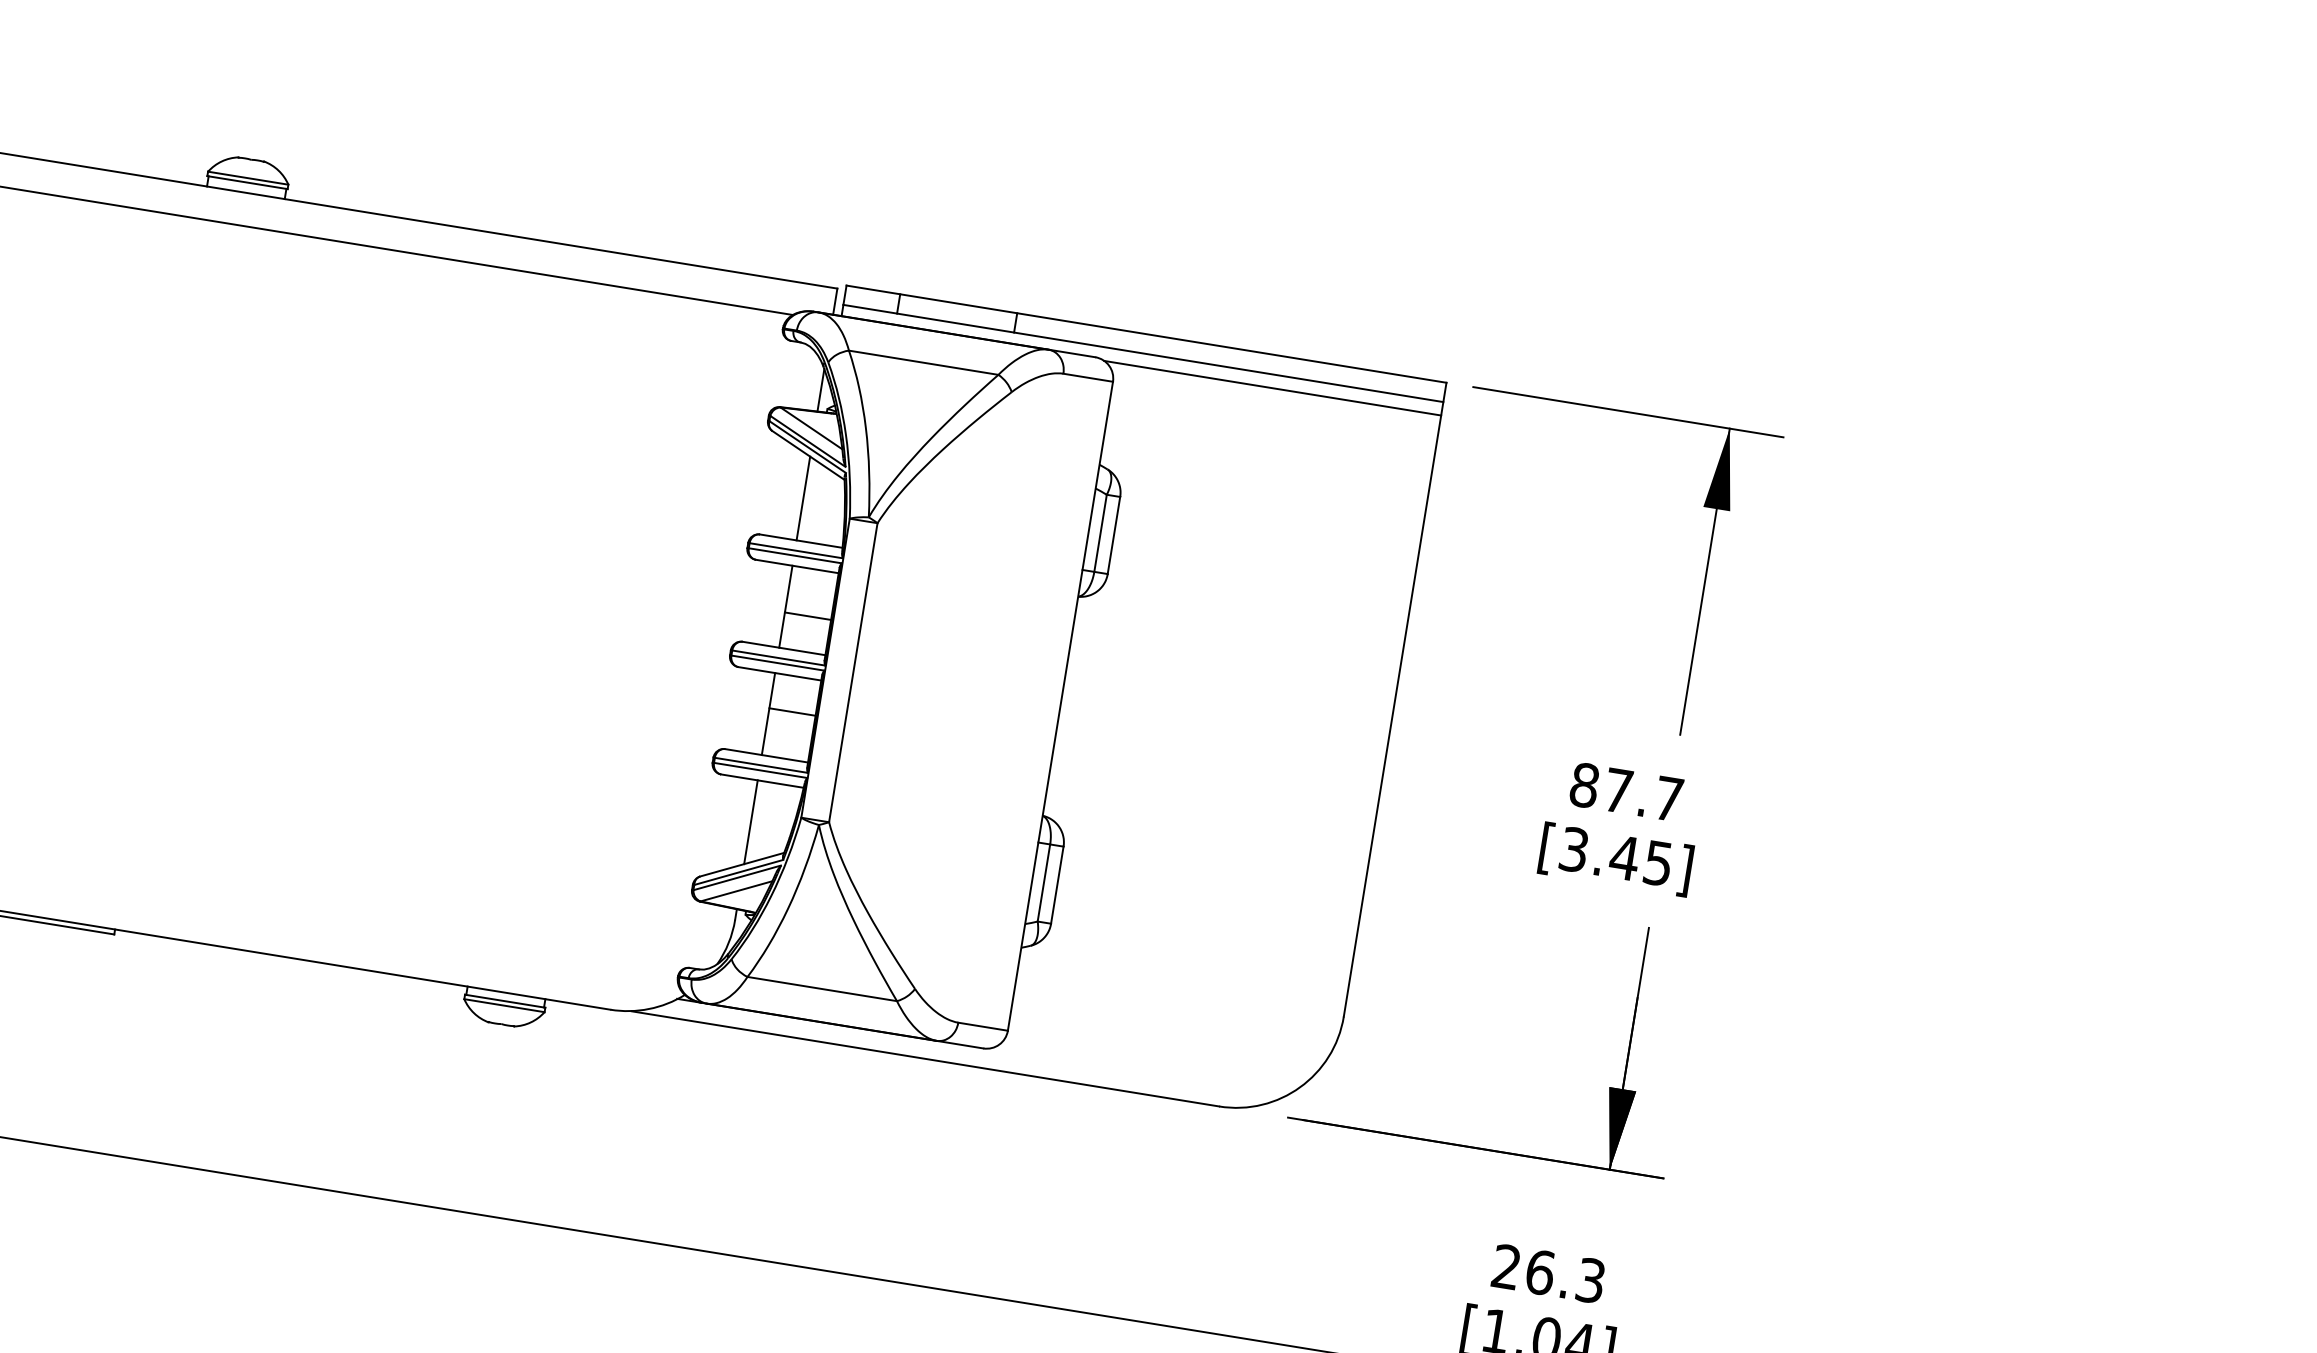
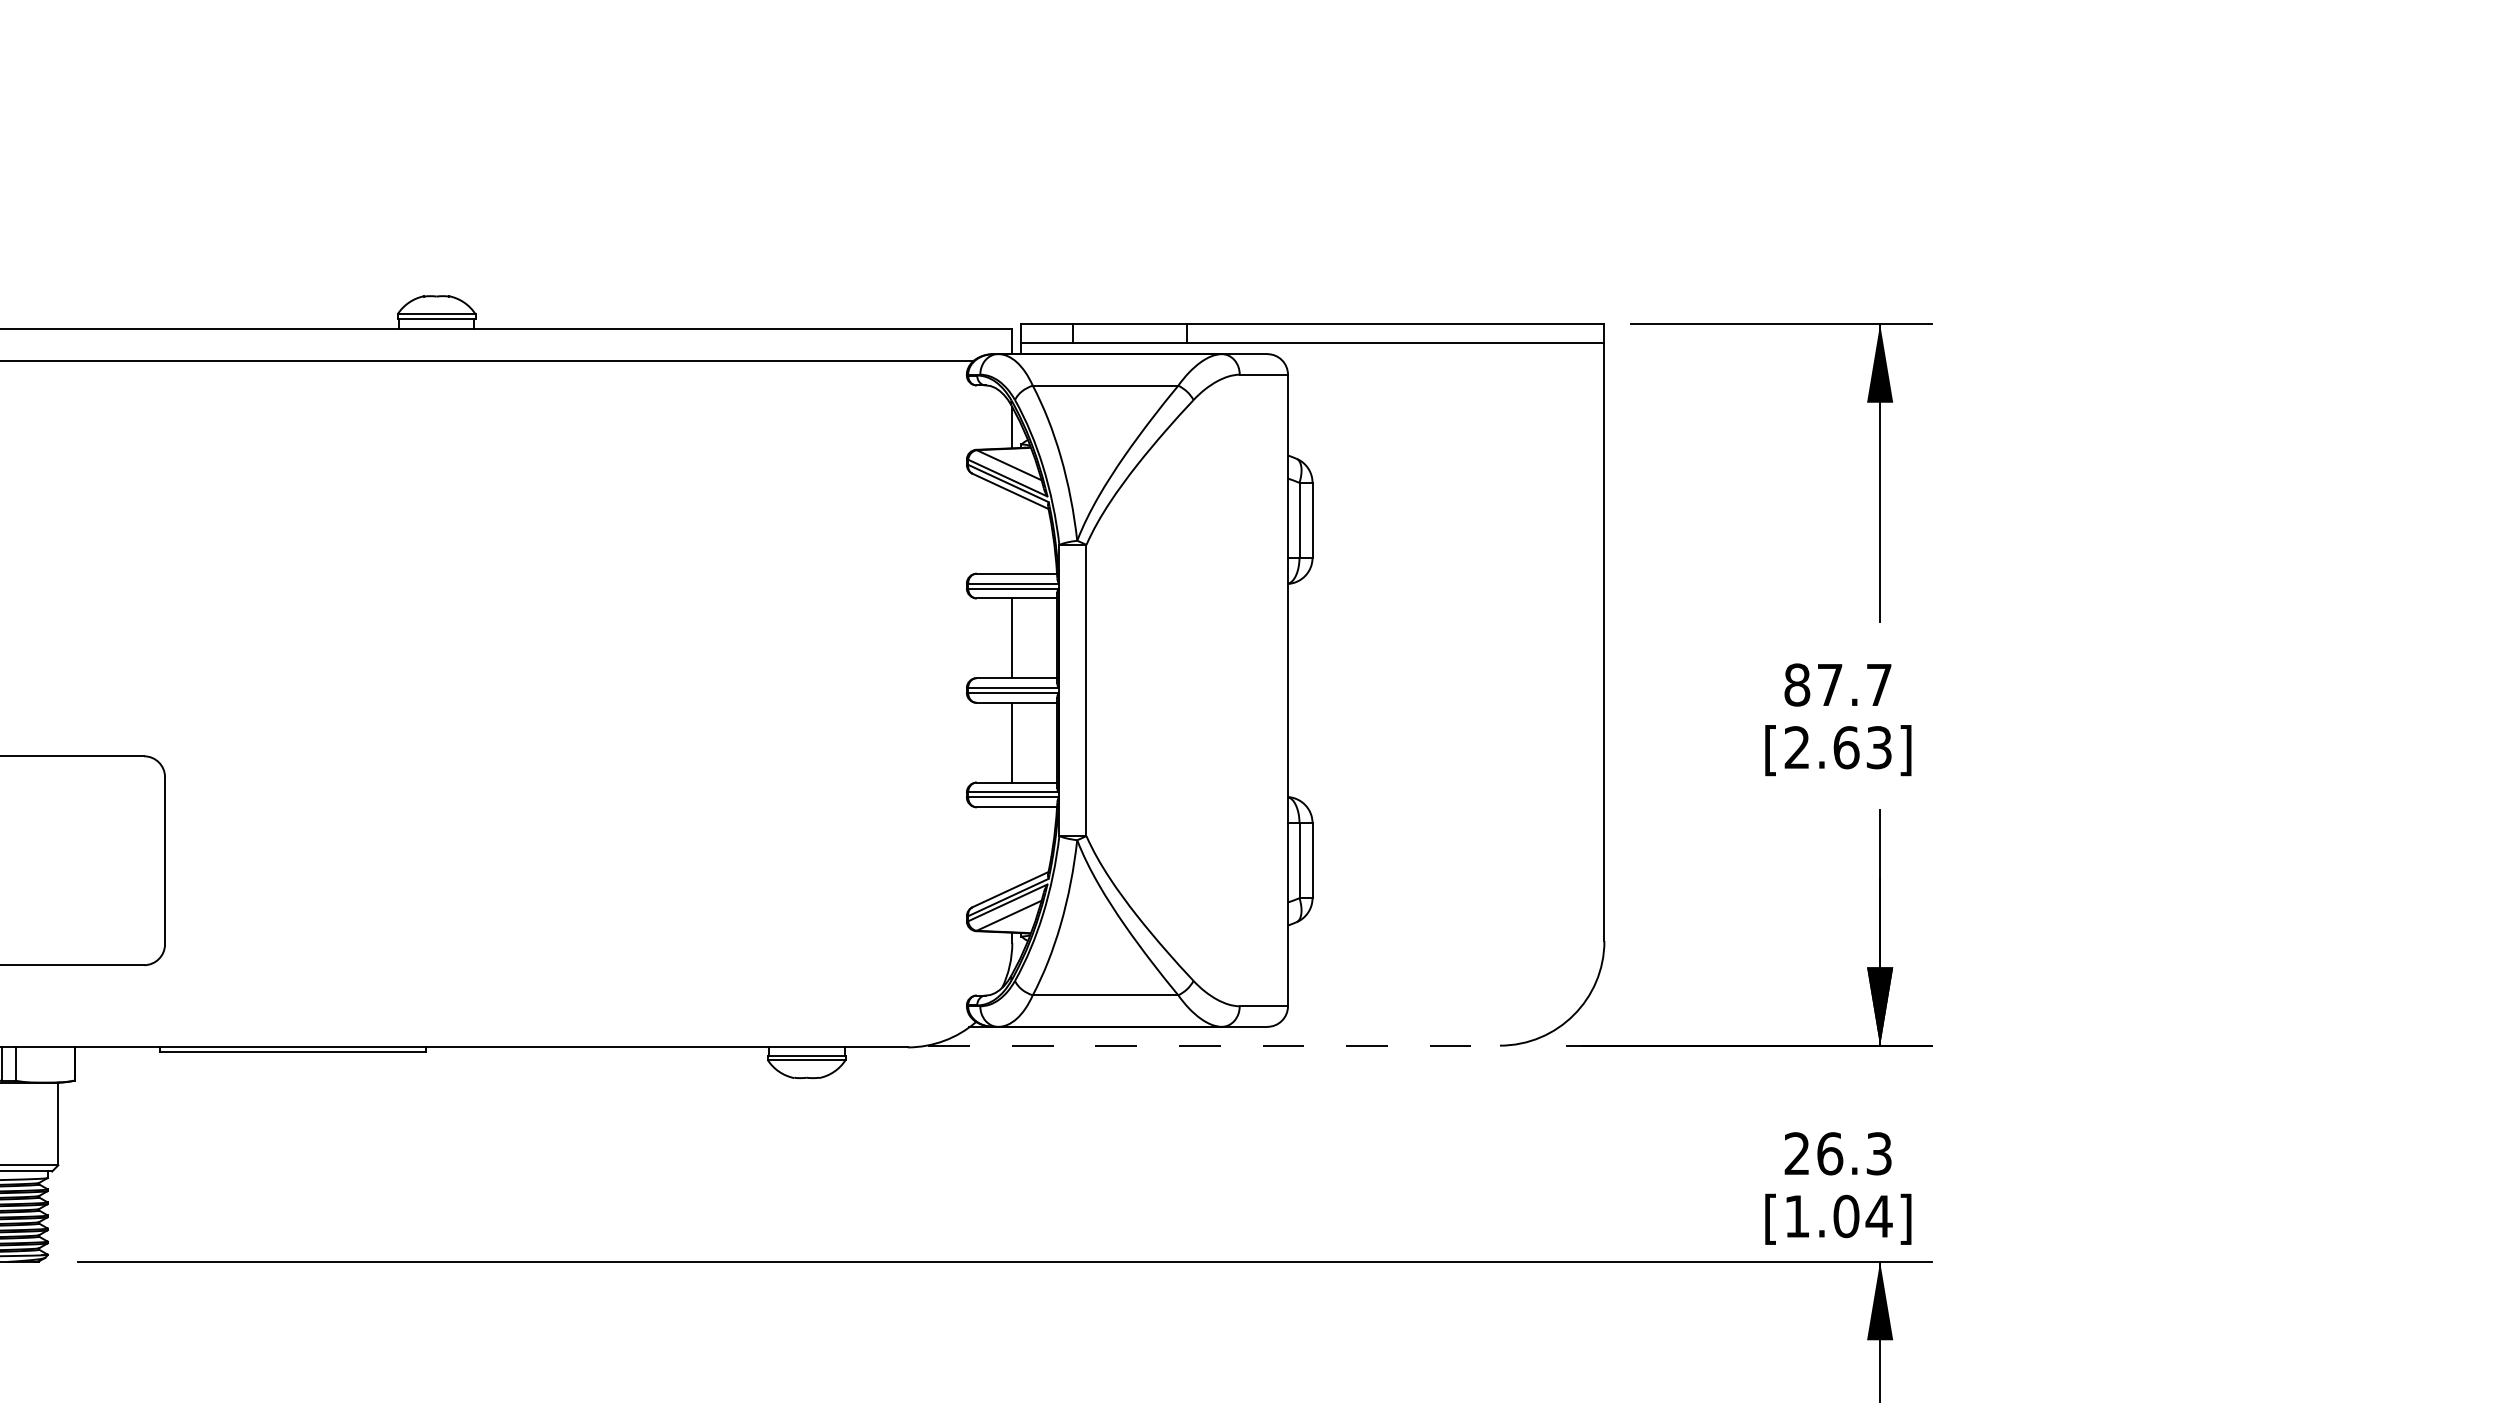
line: (1272, 388) -> (1440, 356), removed
line: (803, 498) -> (1012, 532), removed
line: (807, 615) -> (1034, 643), removed
line: (792, 712) -> (1034, 737), removed
line: (751, 821) -> (1012, 847), removed
text: (1615, 856) -> (1837, 747), [3.45] -> [2.63]
line: (925, 1058) -> (1214, 1045), solid -> dashed

